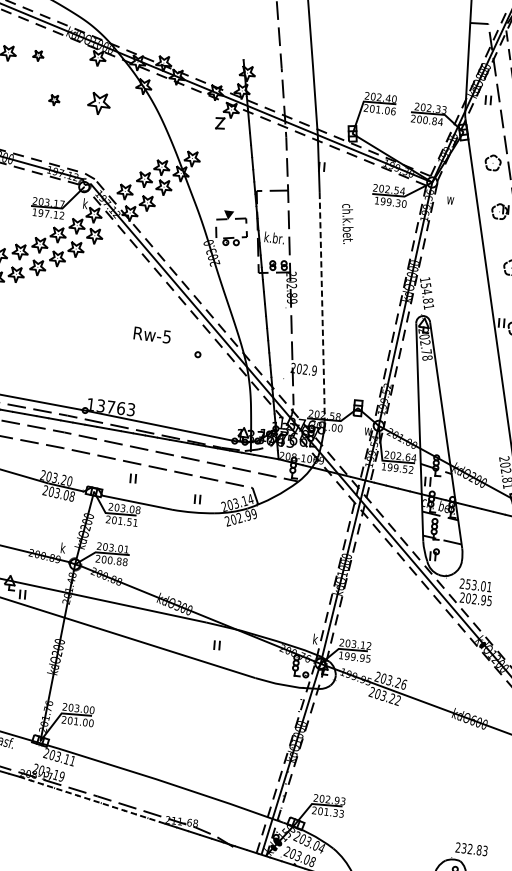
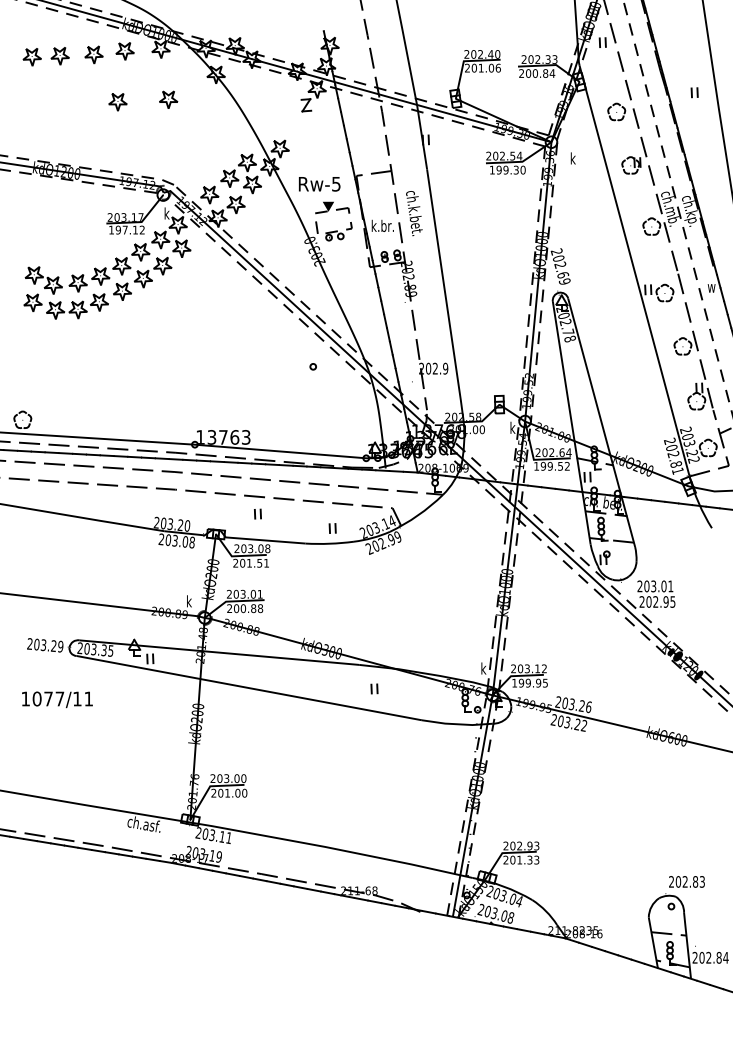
part: (37, 55) -> (93, 54), size x1.43
part: (65, 56) -> (124, 51), added
part: (53, 100) -> (117, 102), size x1.43
part: (99, 103) -> (168, 99), size x0.71
text: (449, 199) -> (573, 158), w -> k
text: (347, 224) -> (414, 213), moved
text: (426, 293) -> (560, 266), 154.81 -> 202.69
line: (322, 307) -> (445, 297), dashed -> solid
text: (152, 335) -> (319, 184), moved
text: (367, 429) -> (513, 427), w -> k
text: (467, 584) -> (646, 586), 253.01 -> 203.01
line: (91, 799) -> (255, 878), dashed -> solid
text: (464, 848) -> (678, 881), 232.83 -> 202.83

